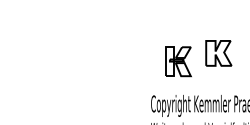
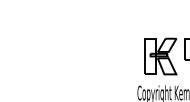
part: (178, 61) -> (161, 56), size x1.43

